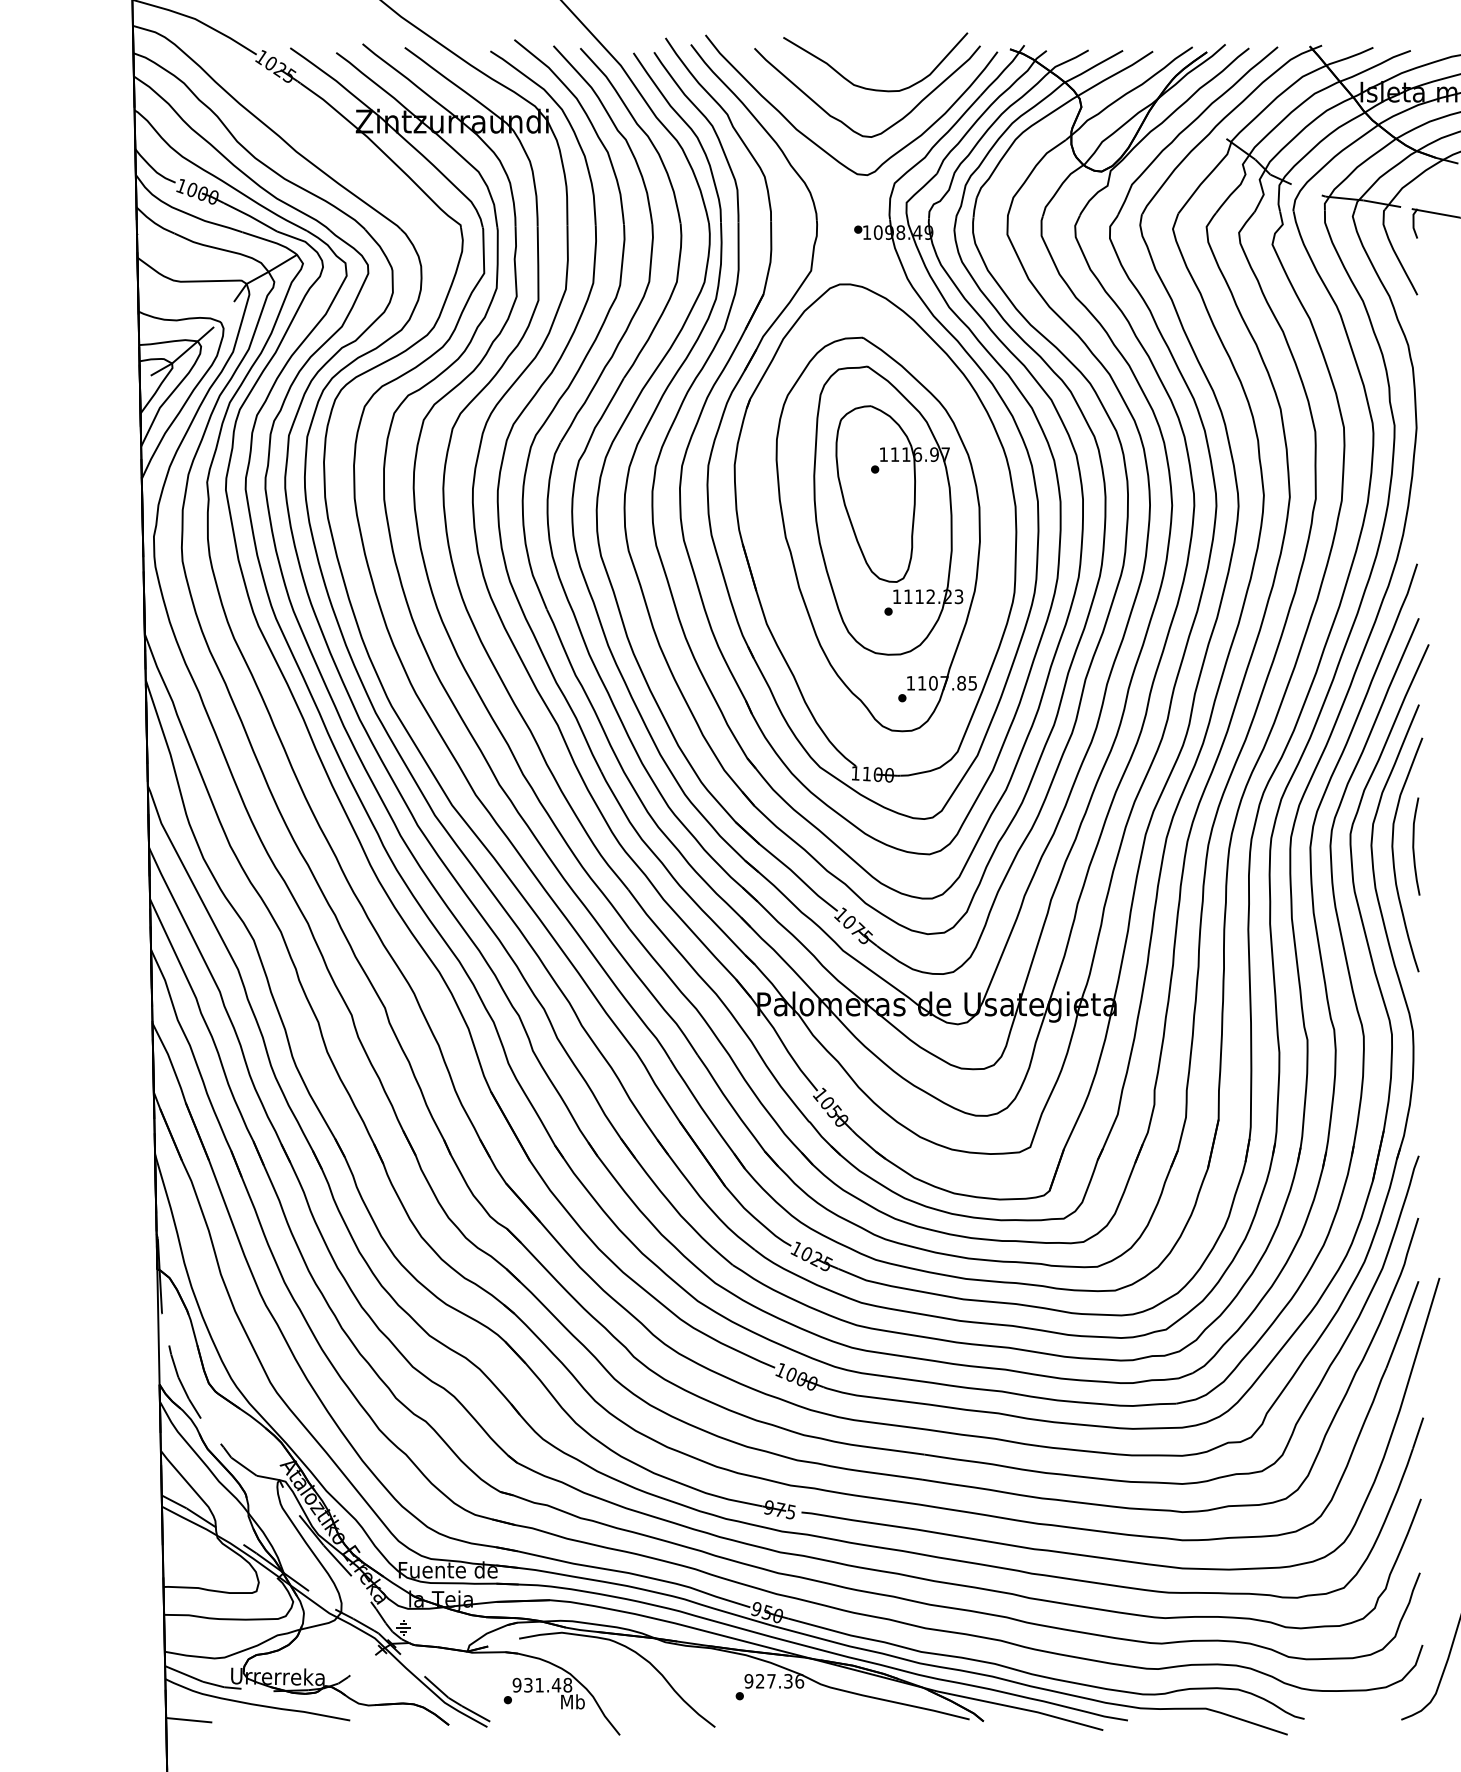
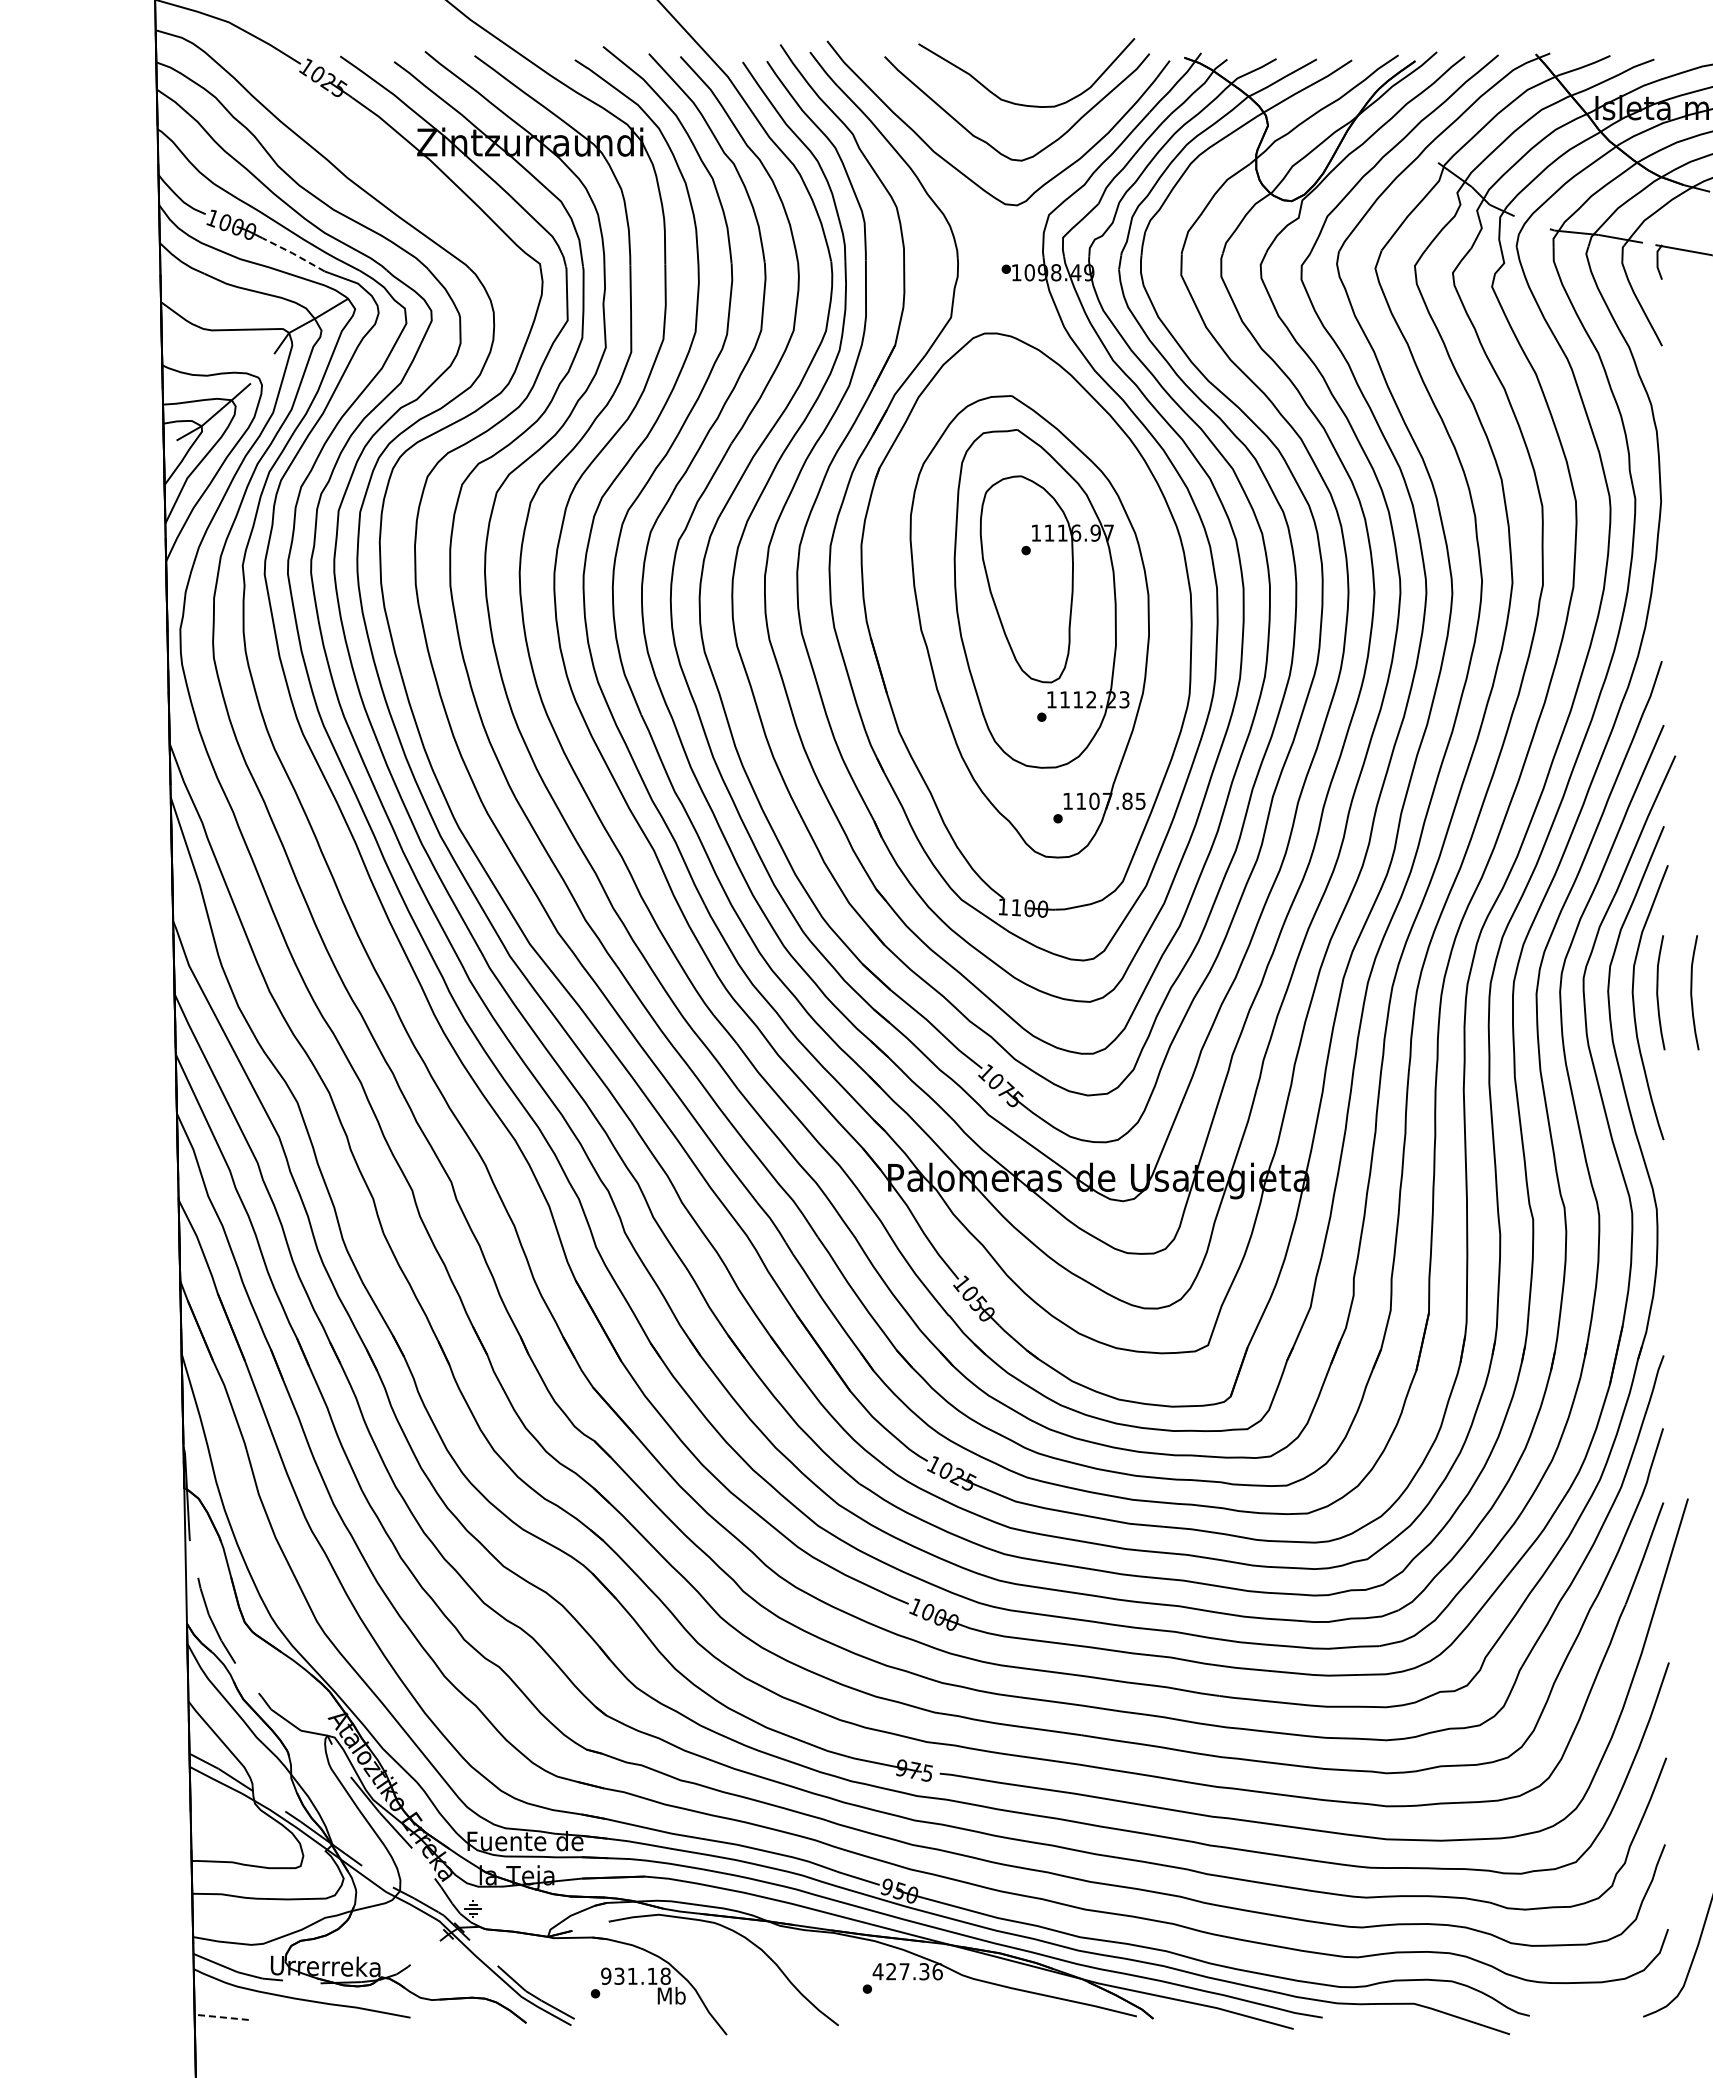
line: (250, 216) -> (293, 253), solid -> dashed
curve: (1443, 846) -> (1692, 992), added
text: (748, 1681) -> (877, 1971), 927.36 -> 427.36
text: (556, 1685) -> (652, 1976), 931.48 -> 931.18
line: (189, 1720) -> (221, 2017), solid -> dashed

